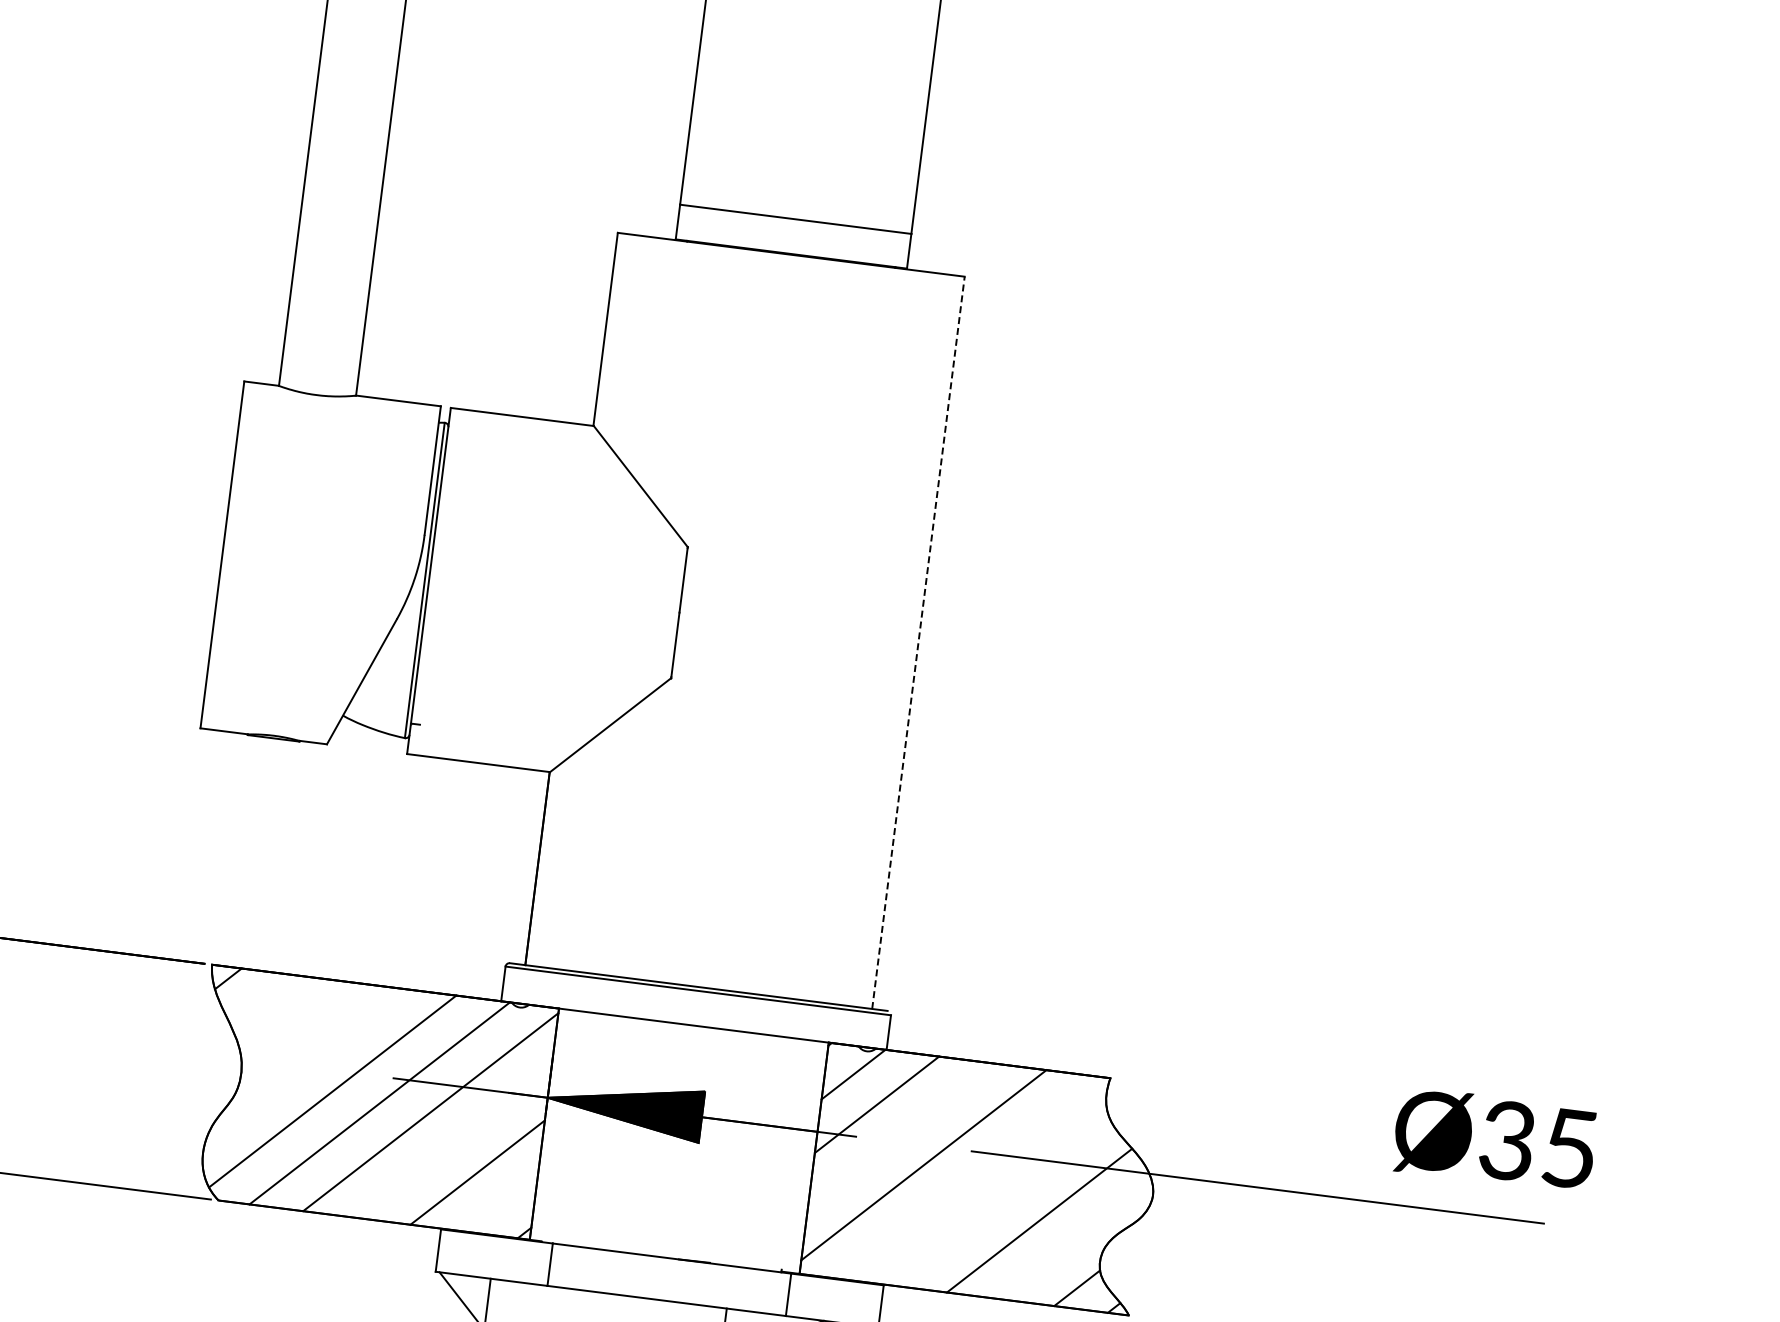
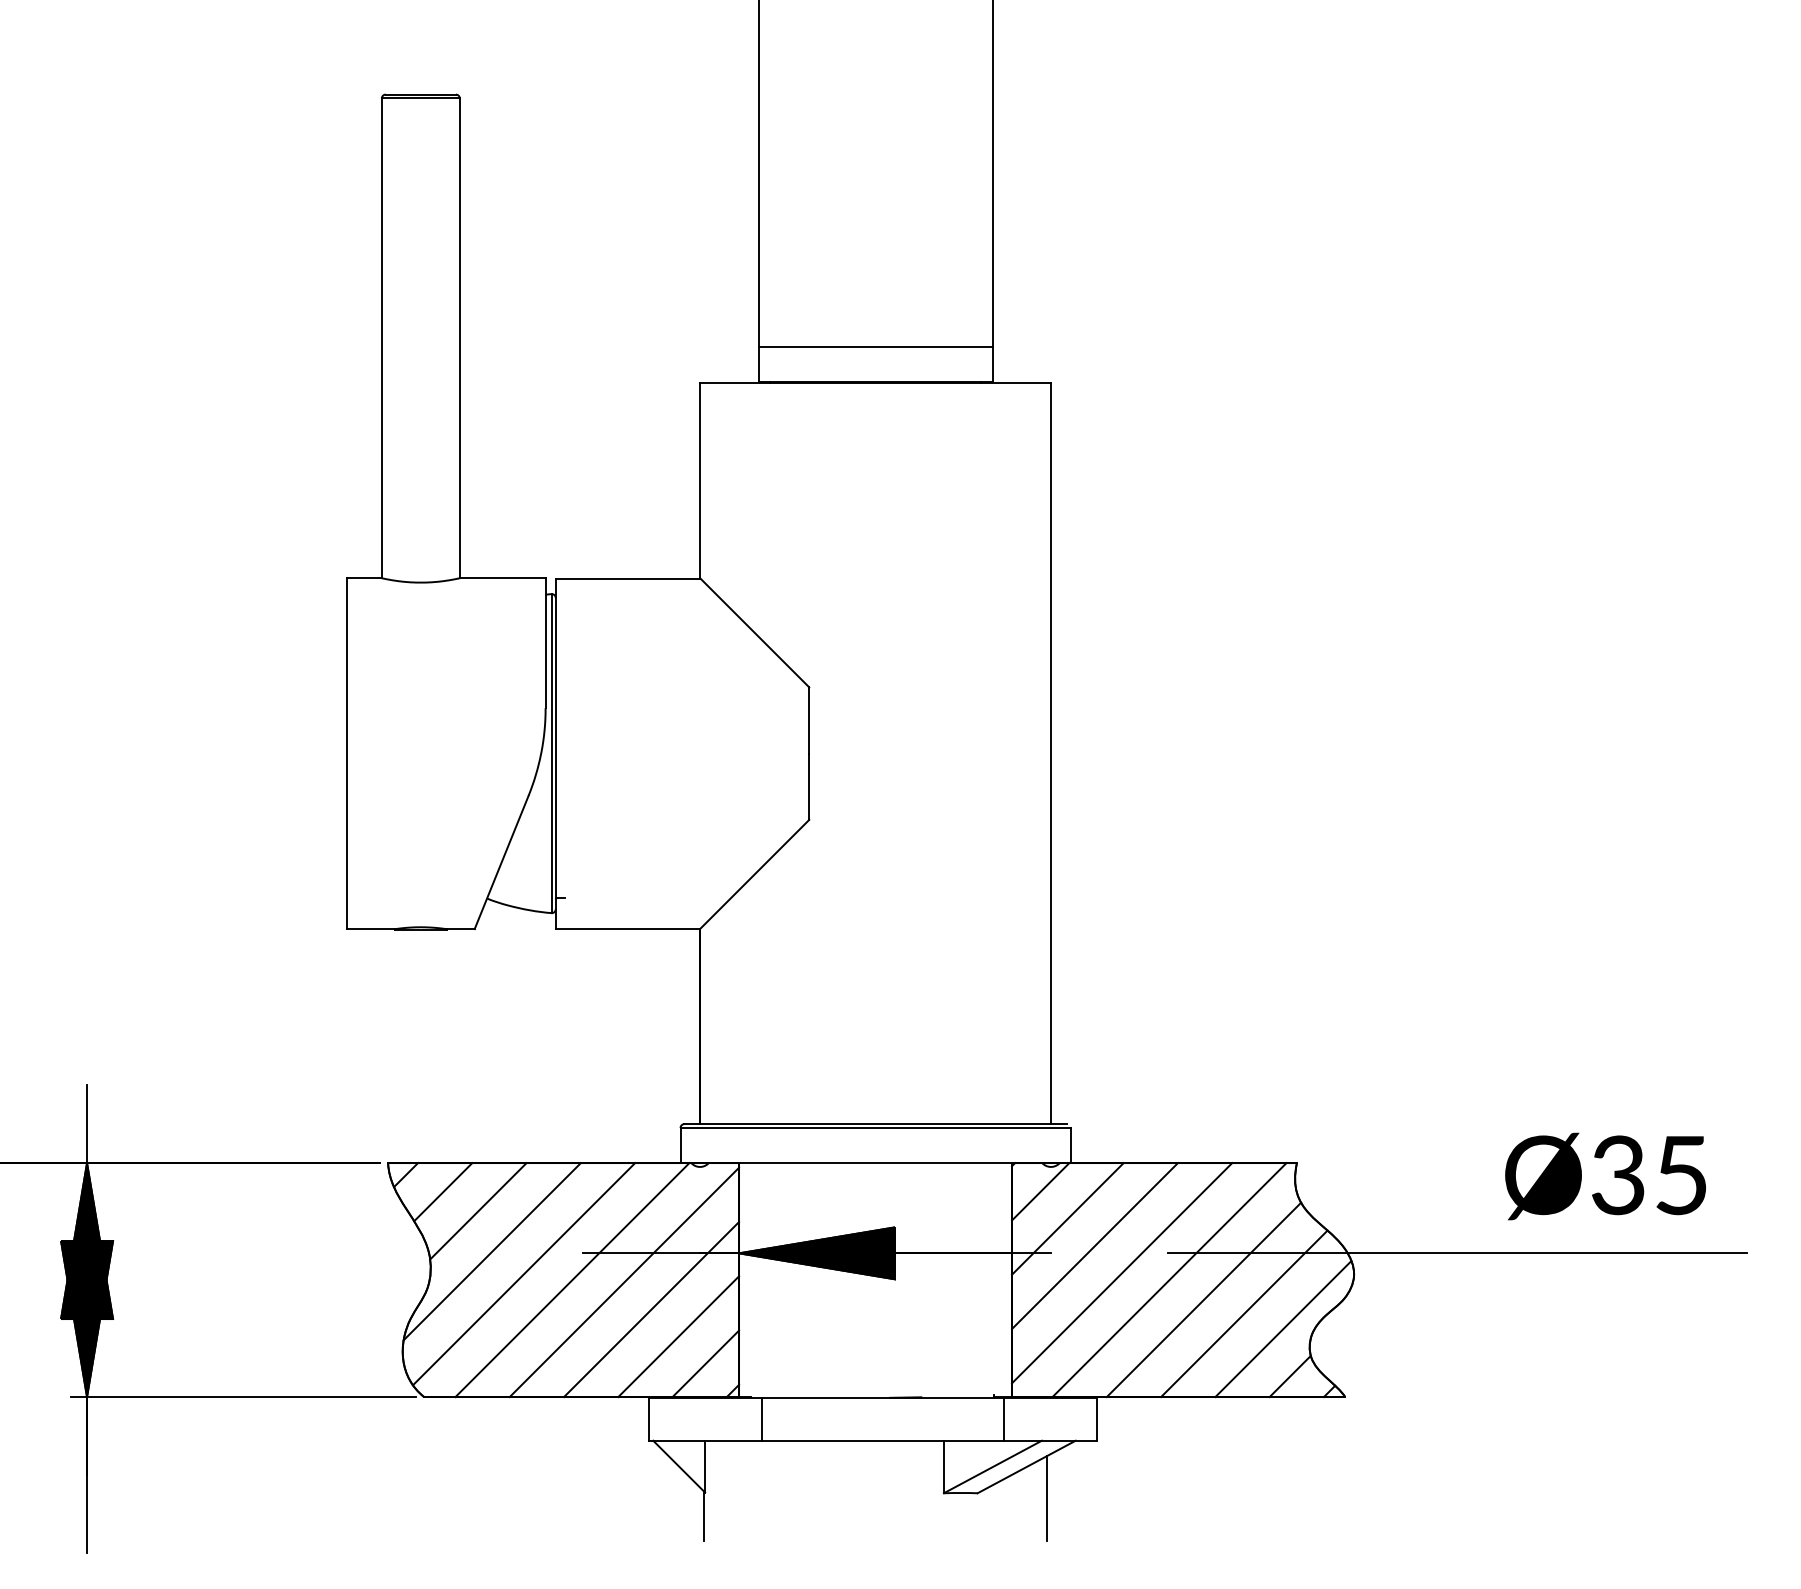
line: (917, 642) -> (1050, 753), dashed -> solid
line: (263, 1000) -> (443, 1192), added
line: (295, 1023) -> (478, 1211), added
line: (303, 1065) -> (491, 1251), added
line: (899, 1135) -> (1094, 1246), added
text: (1494, 1140) -> (1605, 1176), moved
line: (454, 1142) -> (651, 1309), added
line: (969, 1178) -> (1169, 1280), added
line: (1001, 1201) -> (1203, 1299), added
line: (500, 1202) -> (705, 1363), added
line: (1076, 1240) -> (1283, 1328), added

